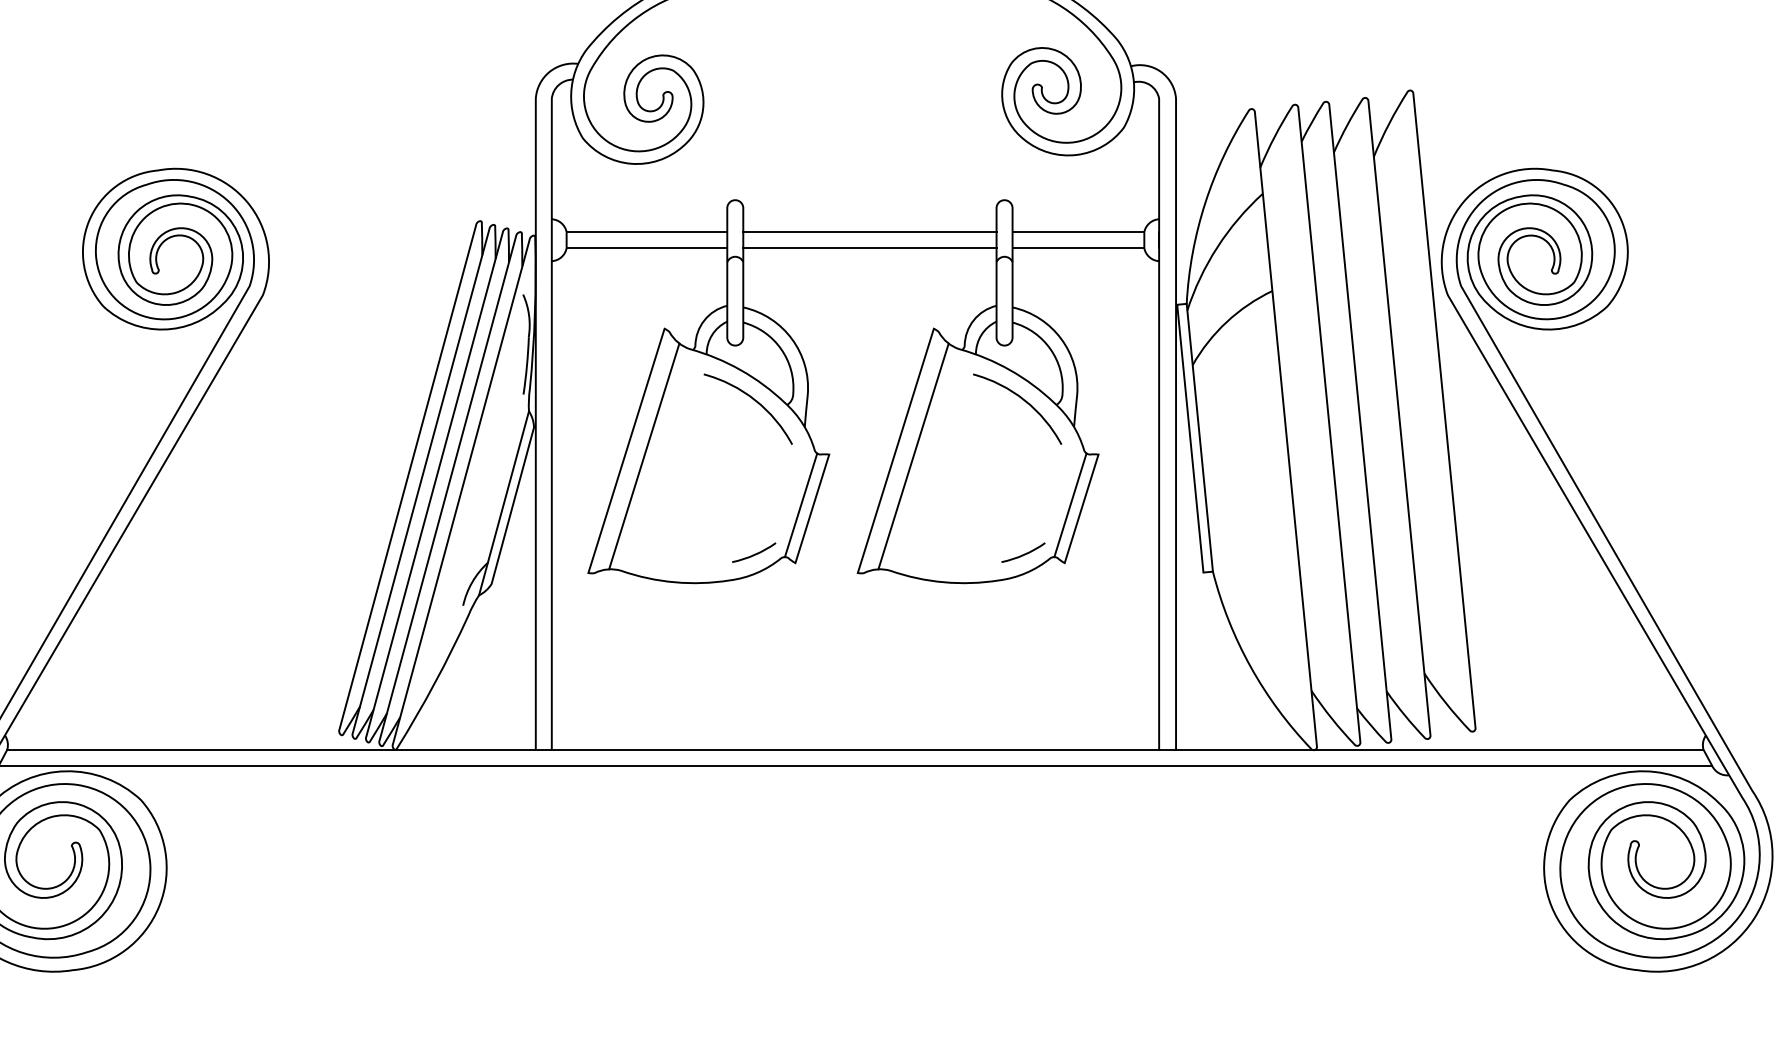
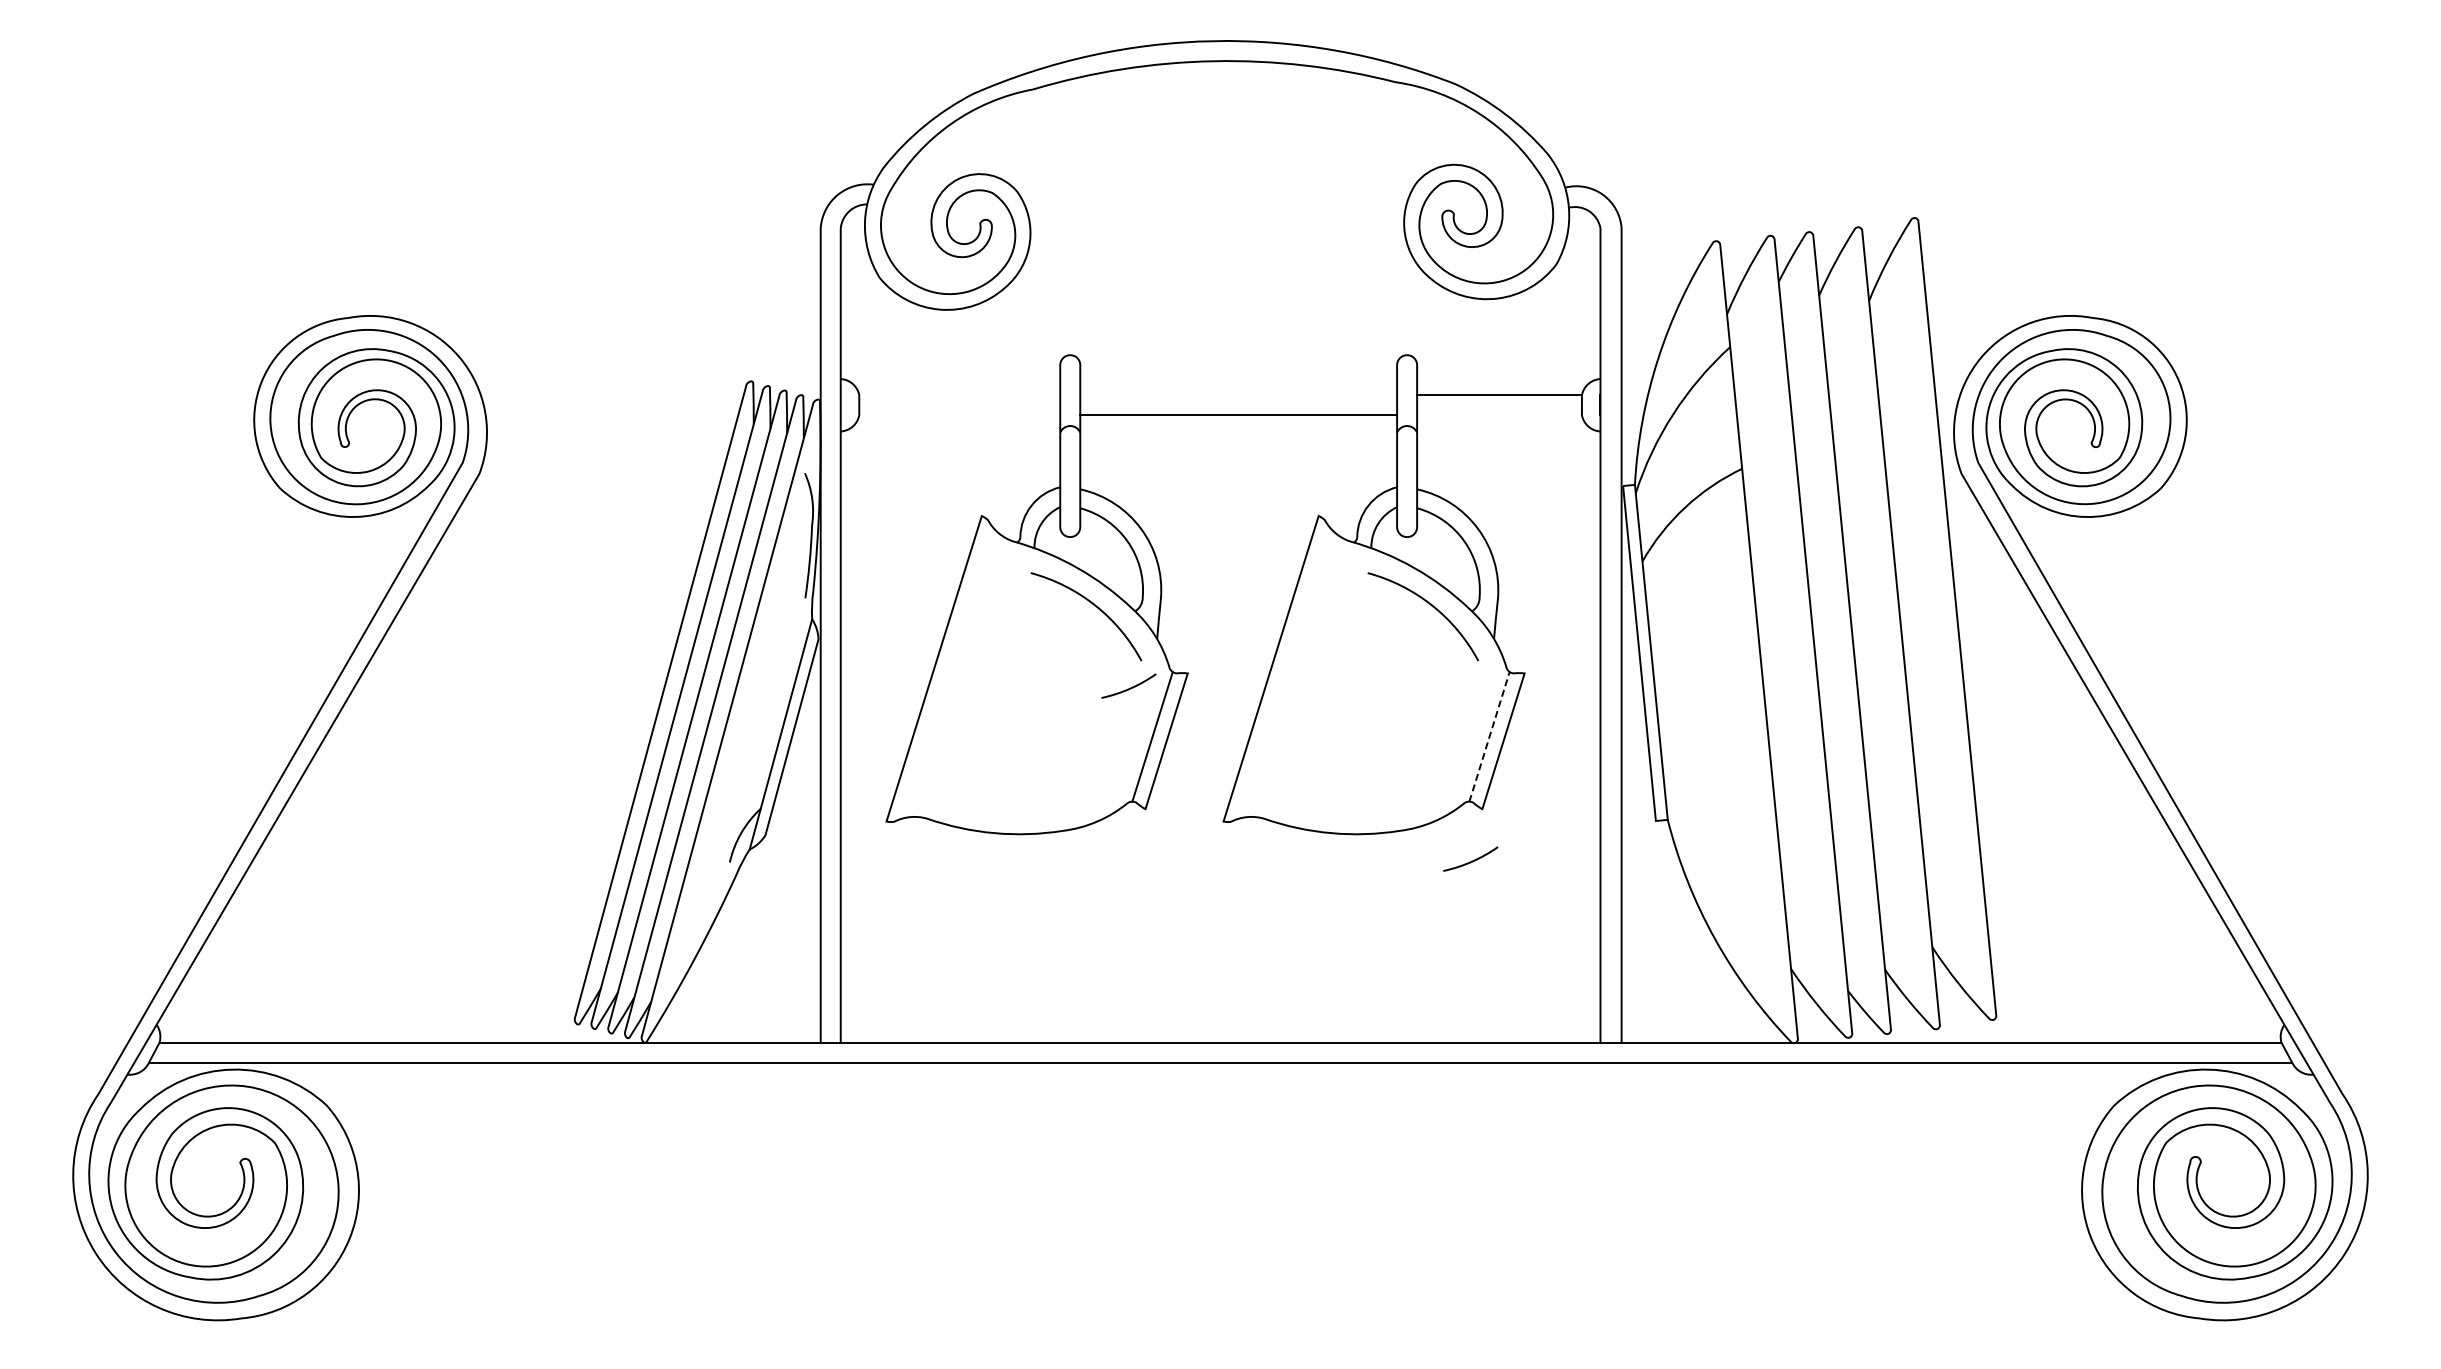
line: (646, 232) -> (959, 395), removed
line: (869, 232) -> (1238, 395), removed
line: (646, 248) -> (959, 415), removed
line: (1078, 248) -> (1499, 415), removed
line: (644, 456) -> (956, 675), removed
line: (913, 456) -> (1293, 675), removed
line: (1070, 505) -> (1489, 736), solid -> dashed
arc: (755, 553) -> (1130, 687), moved
arc: (1024, 553) -> (1471, 860), moved

